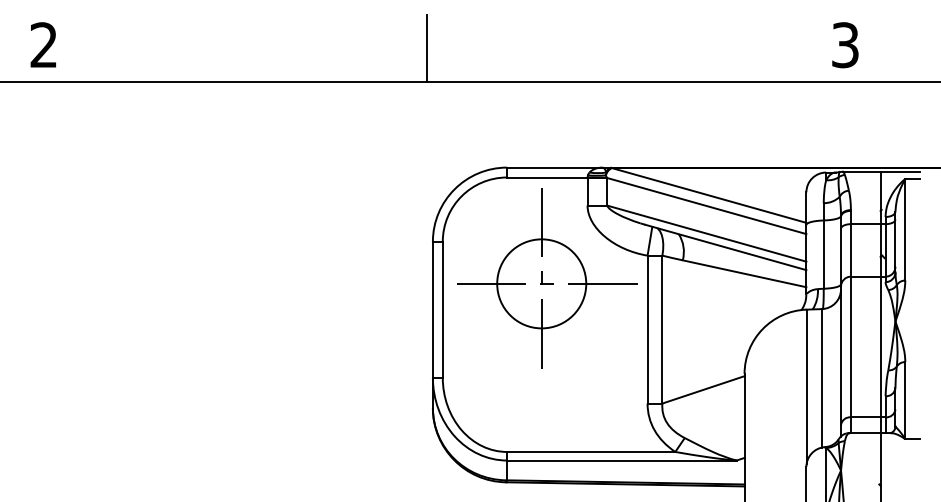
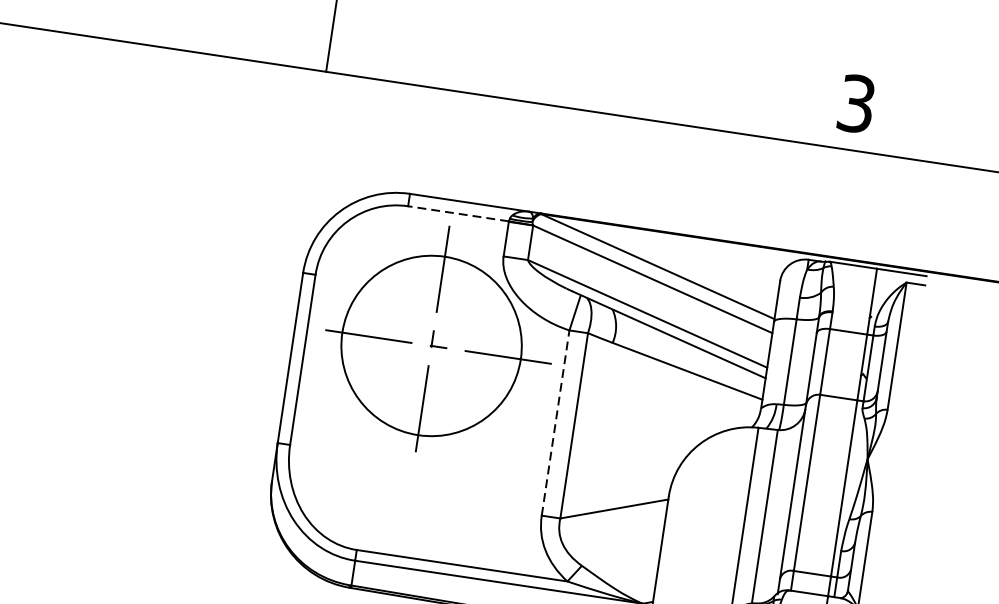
line: (546, 177) -> (457, 213), solid -> dashed
circle: (541, 283) -> (431, 345), size x1.6
line: (647, 329) -> (555, 422), solid -> dashed

